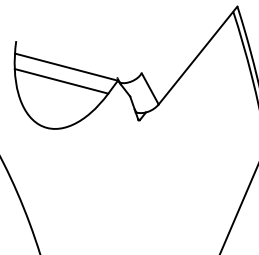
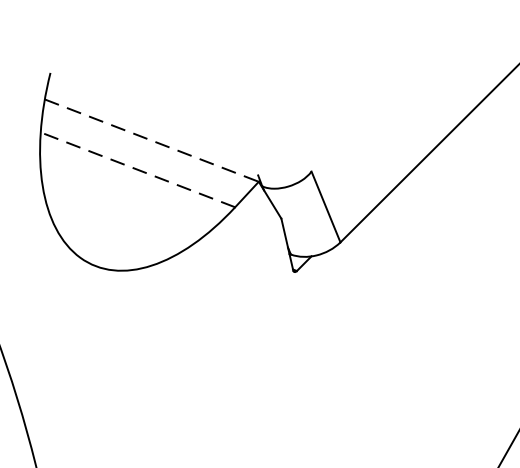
line: (66, 67) -> (151, 141), solid -> dashed
line: (61, 81) -> (137, 170), solid -> dashed

